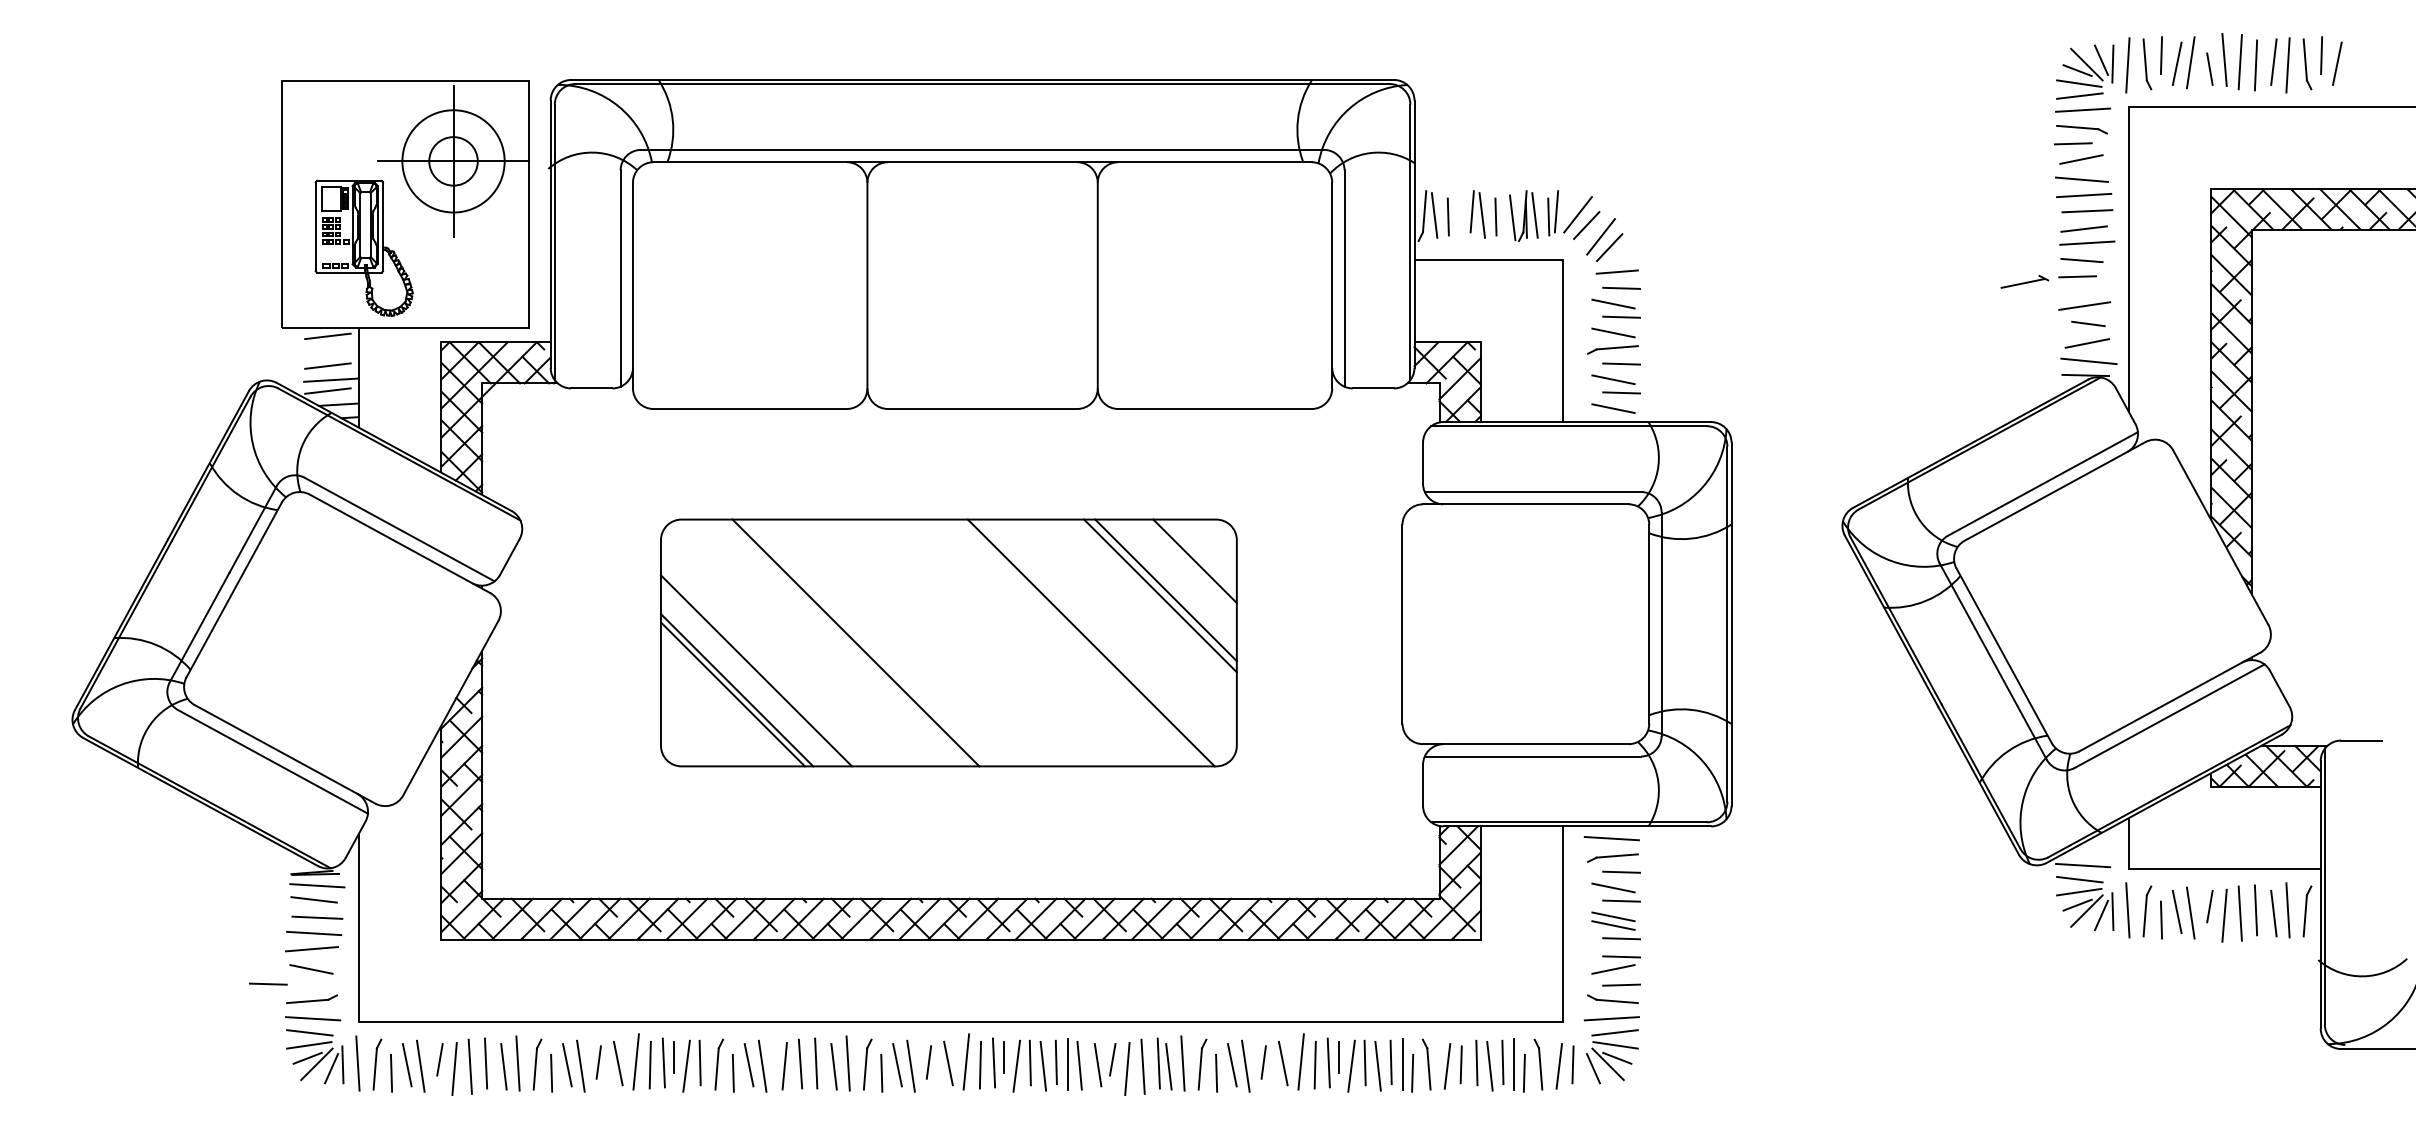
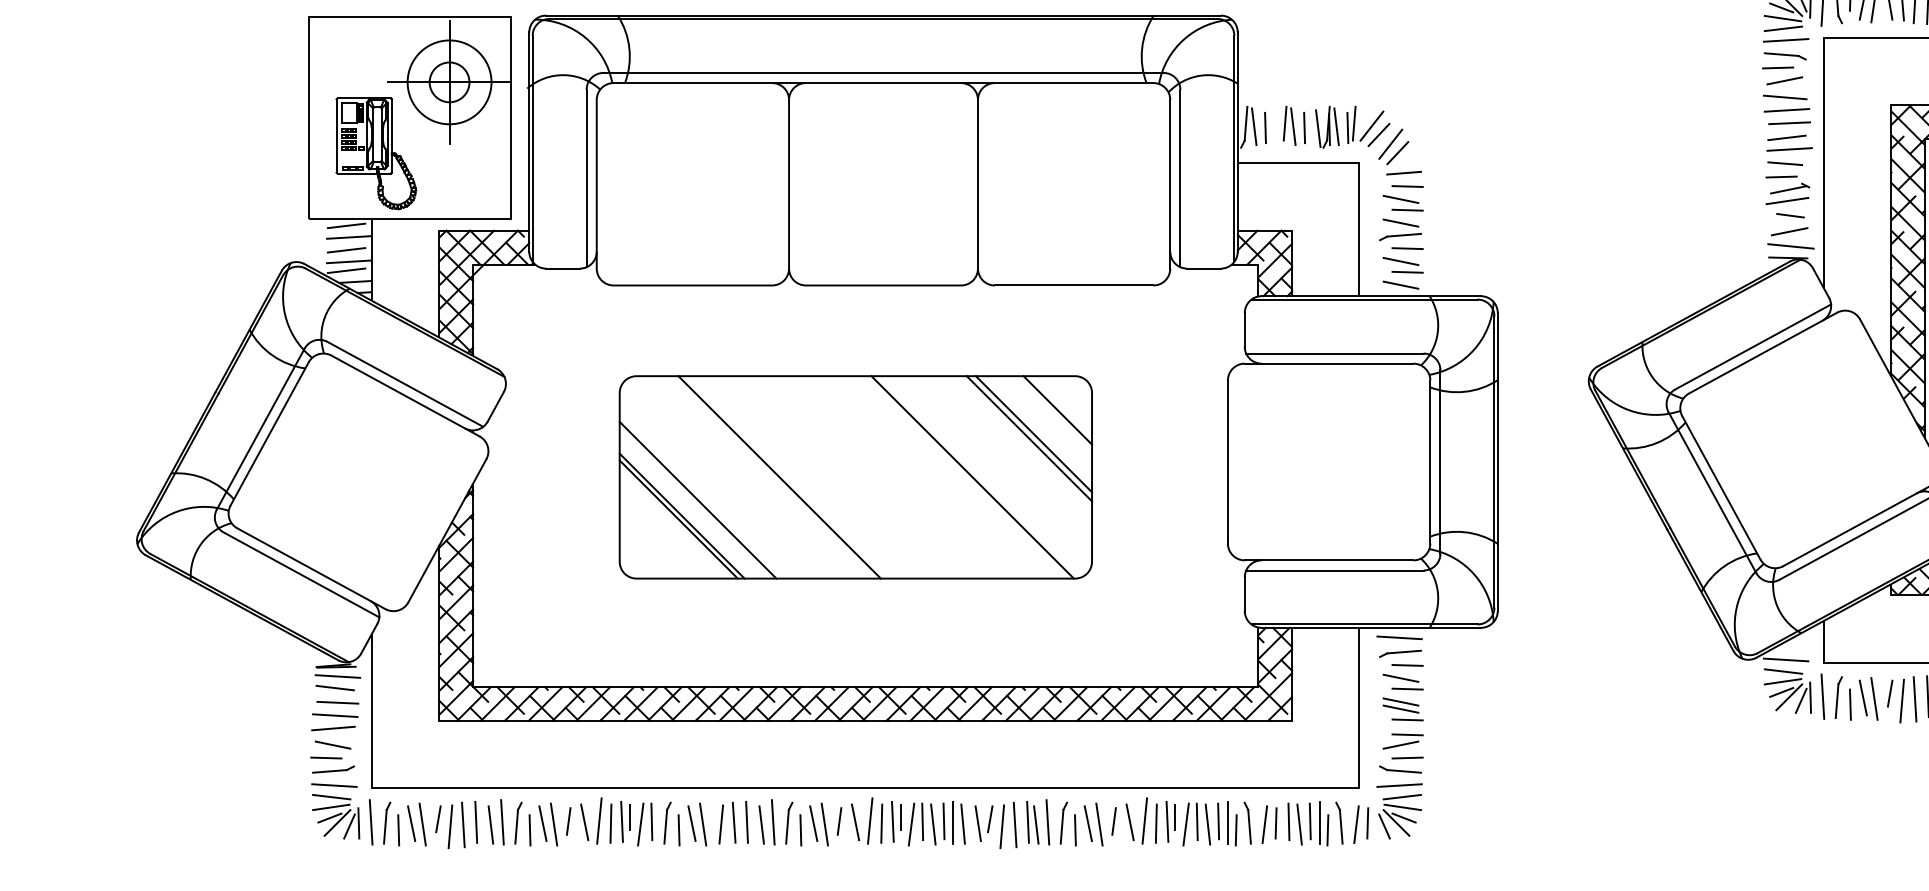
part: (2024, 281) -> (1789, 188), moved
line: (331, 350) -> (349, 237), added
line: (268, 983) -> (326, 757), moved

